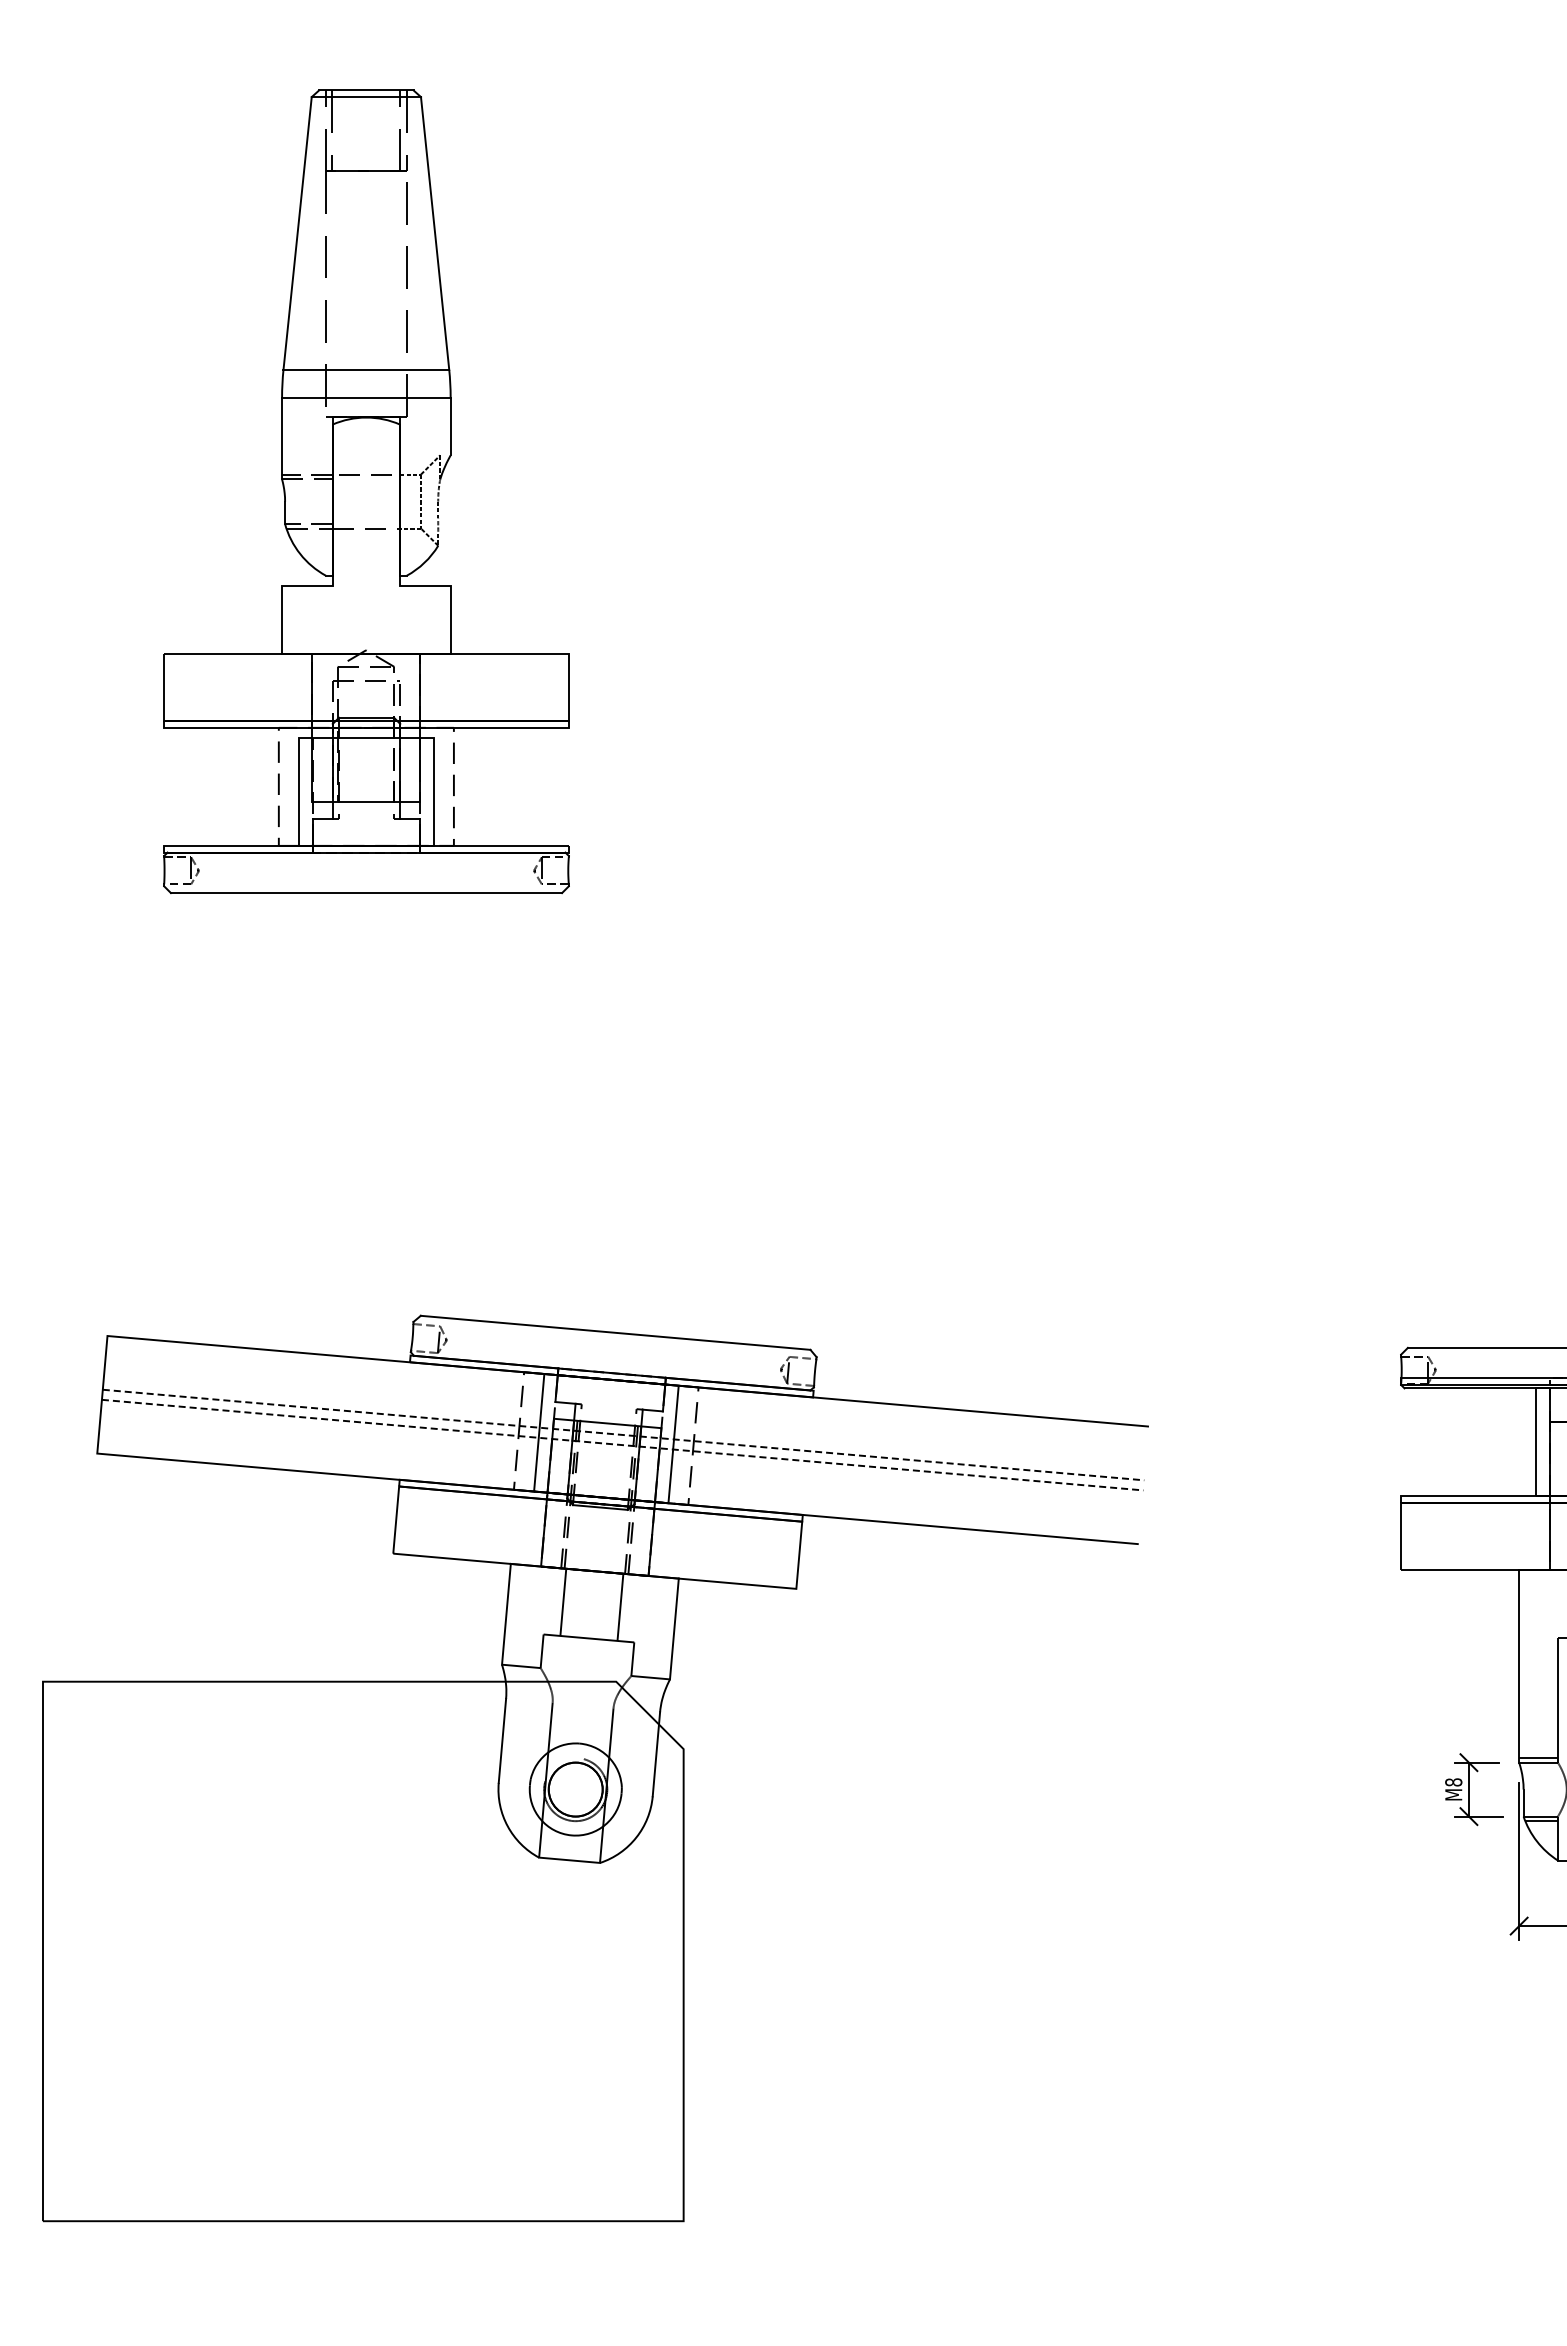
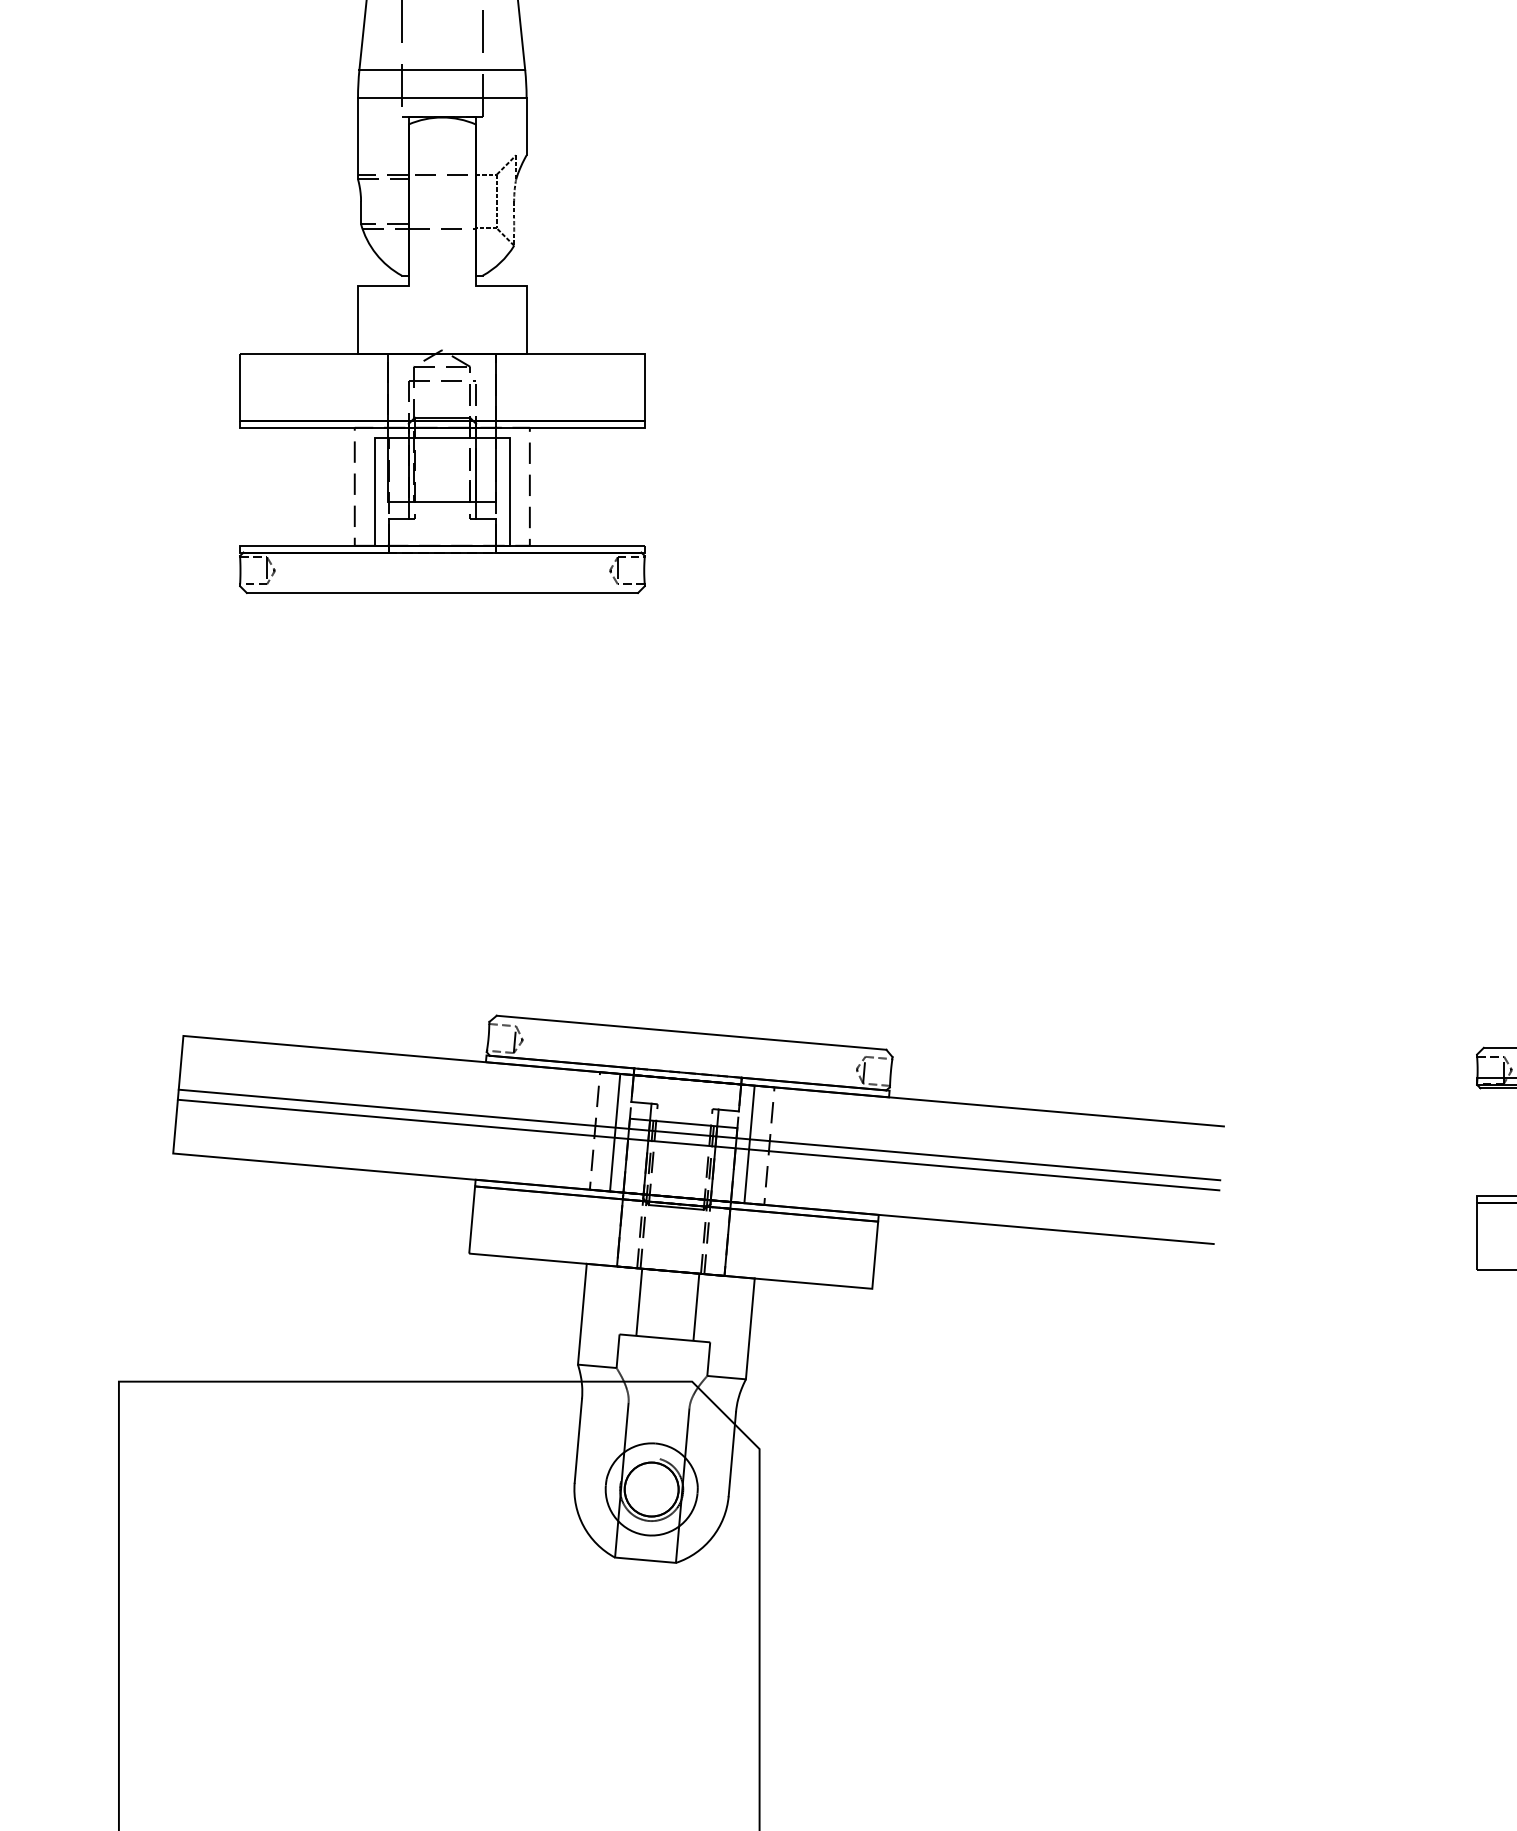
line: (623, 1435) -> (699, 1135), dashed -> solid
line: (622, 1445) -> (698, 1145), dashed -> solid

